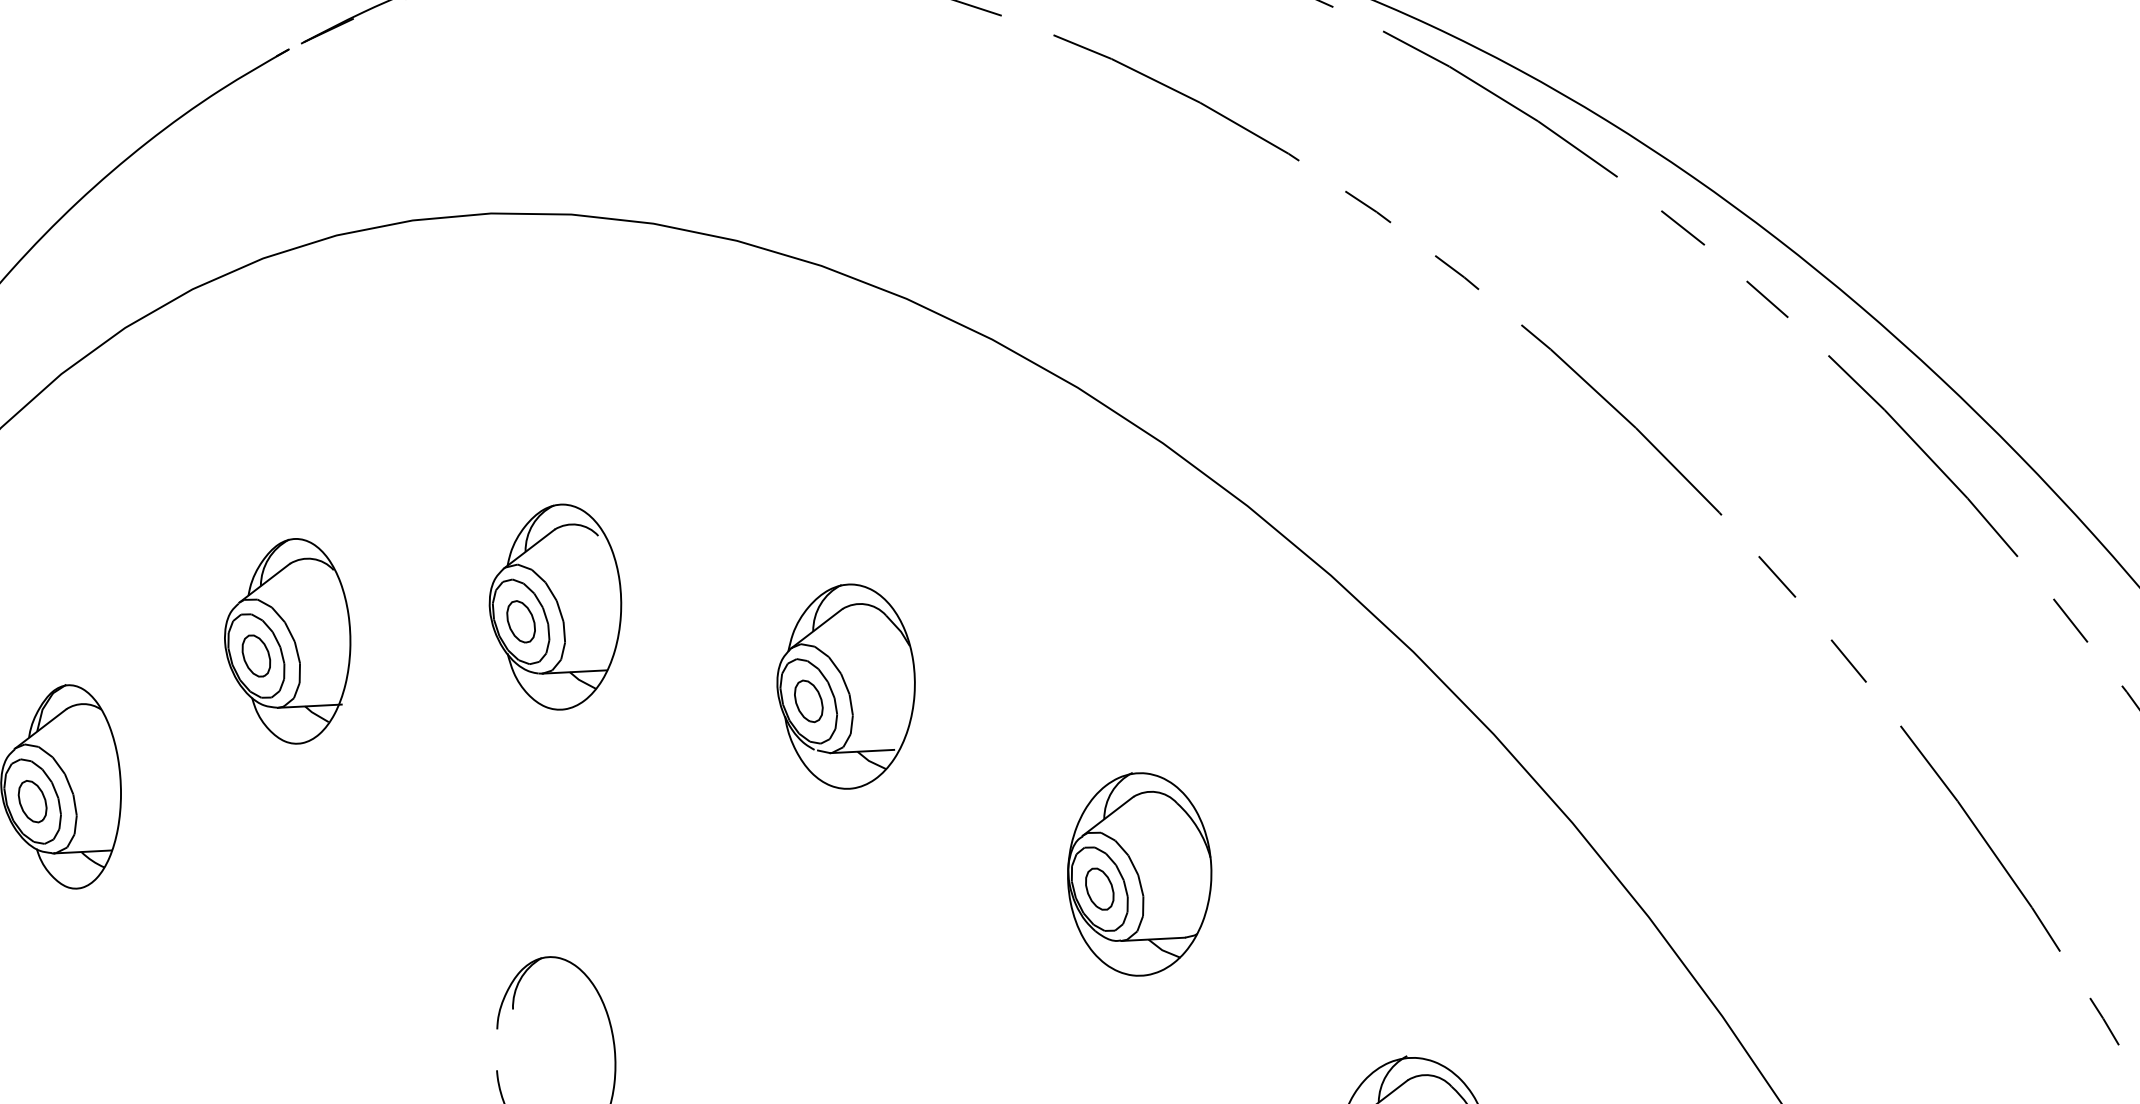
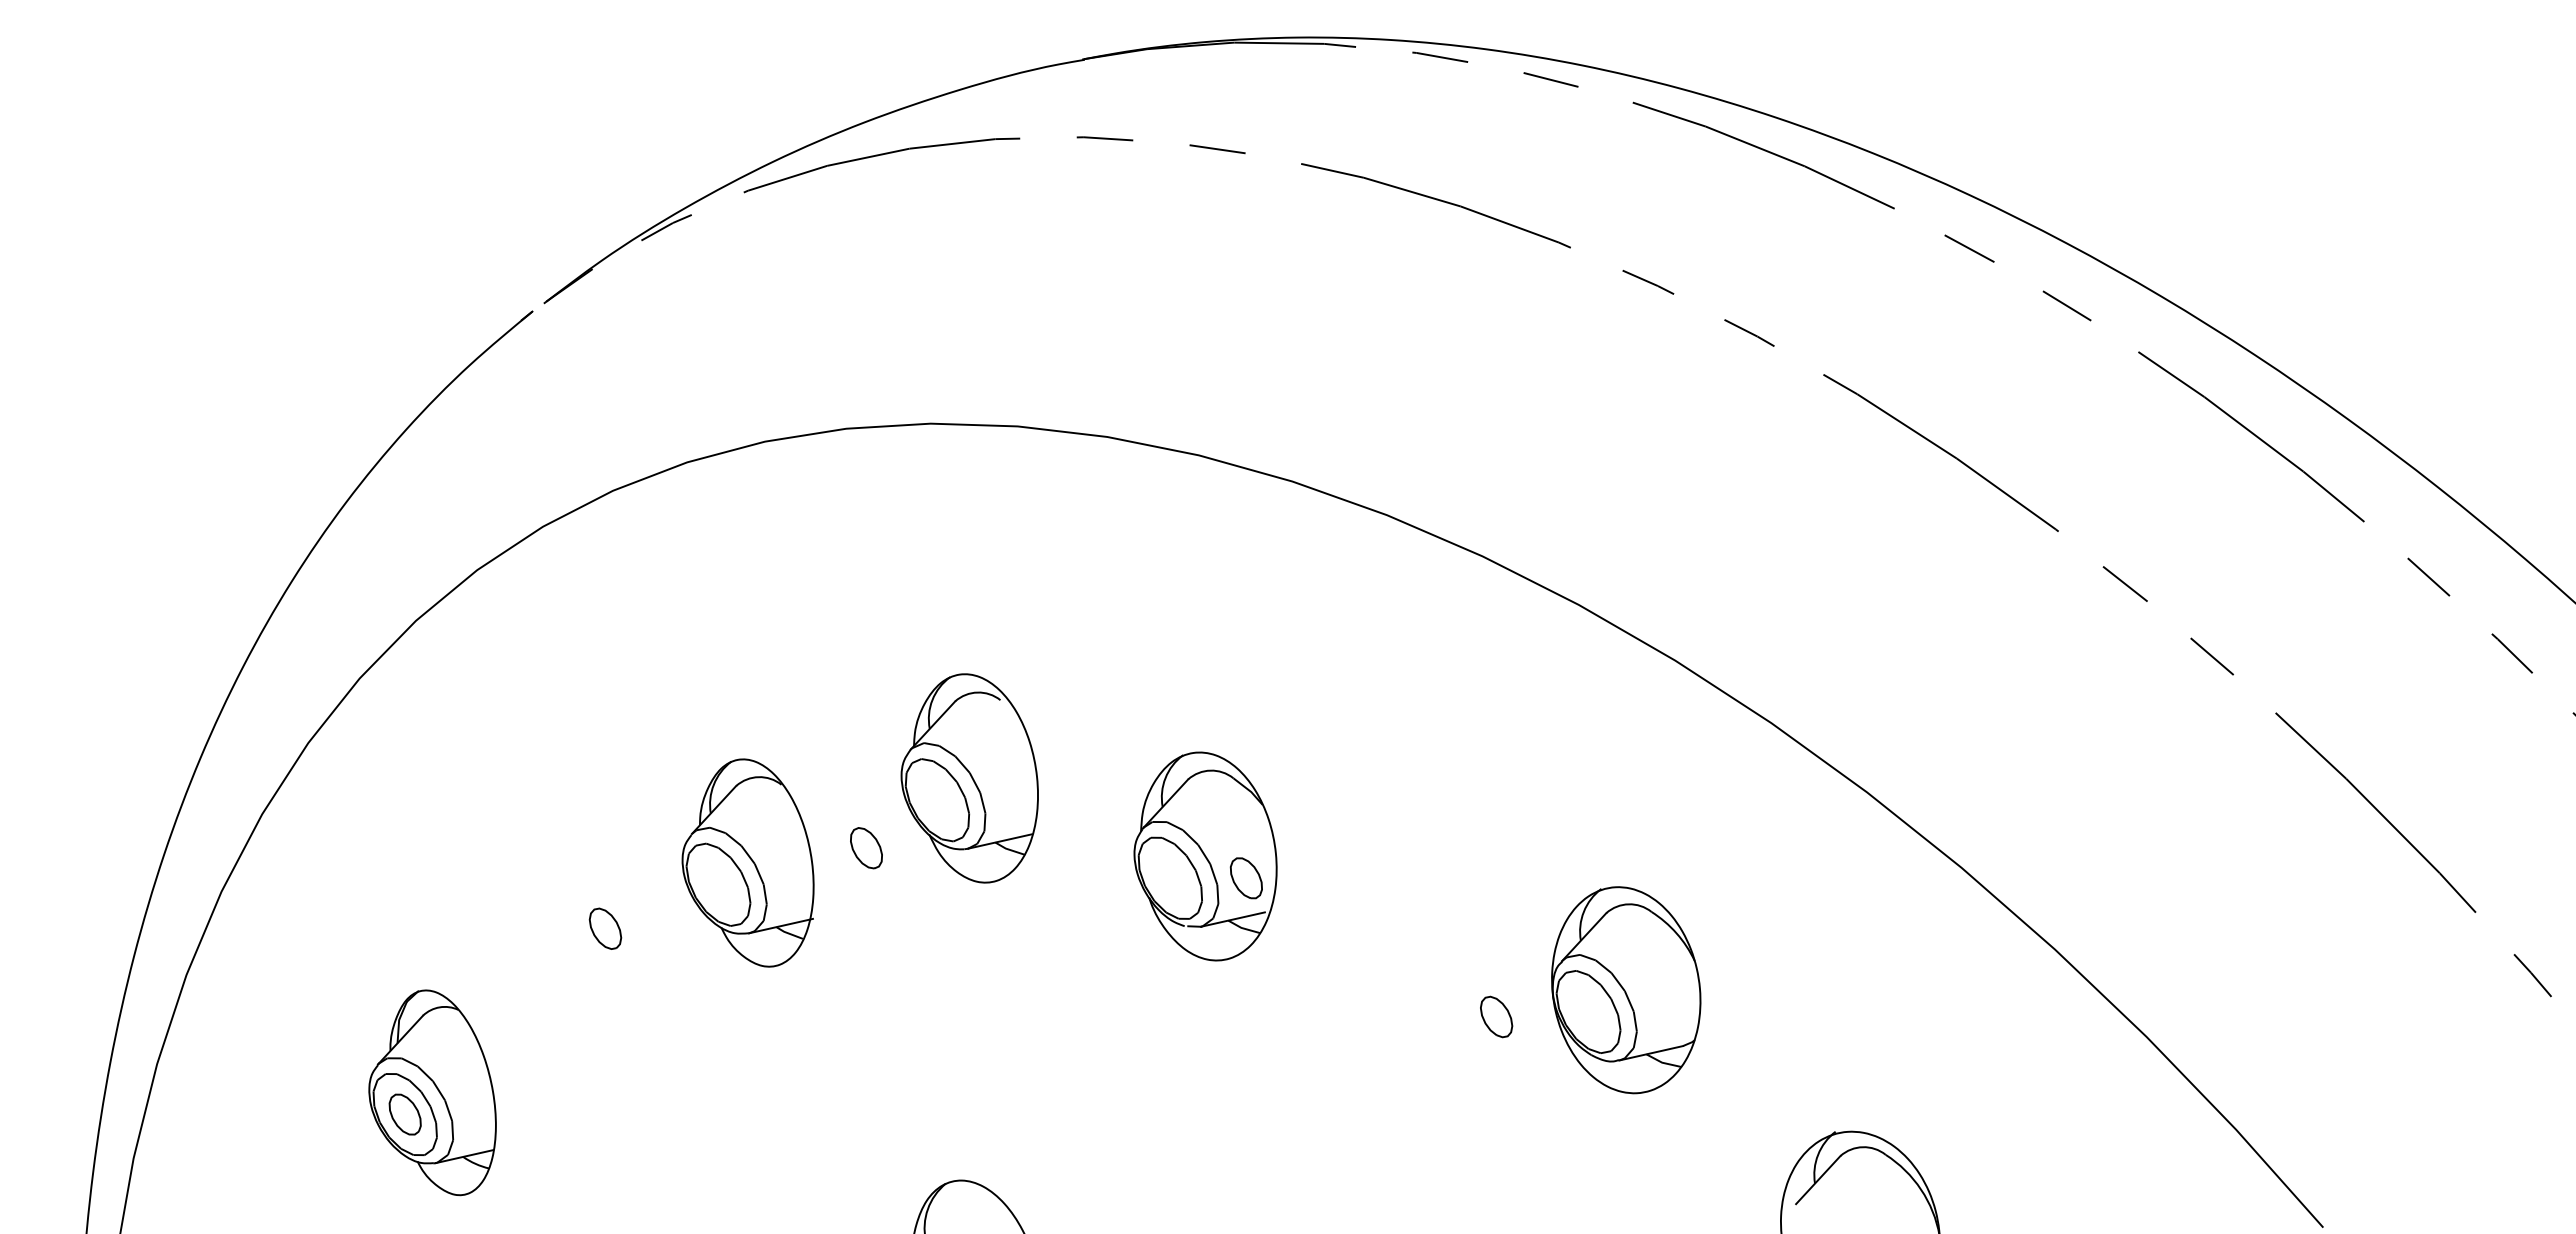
part: (555, 606) -> (969, 778), moved
part: (288, 639) -> (747, 862), moved
part: (807, 701) -> (1245, 878), moved
part: (1139, 874) -> (1626, 990), moved

